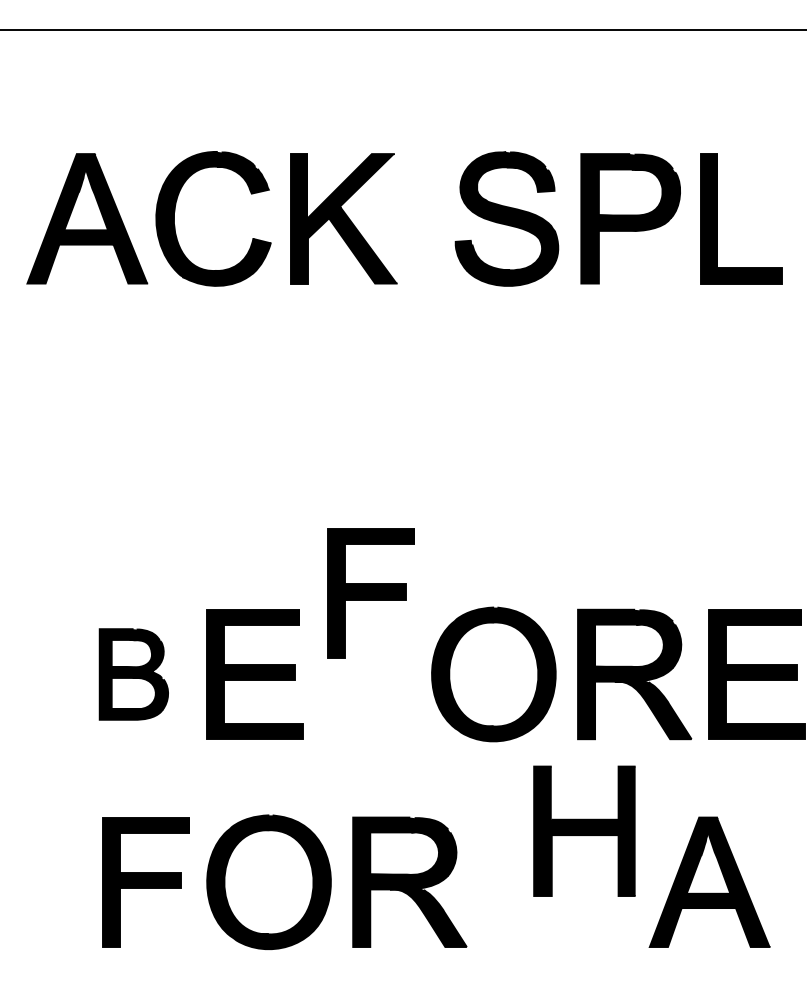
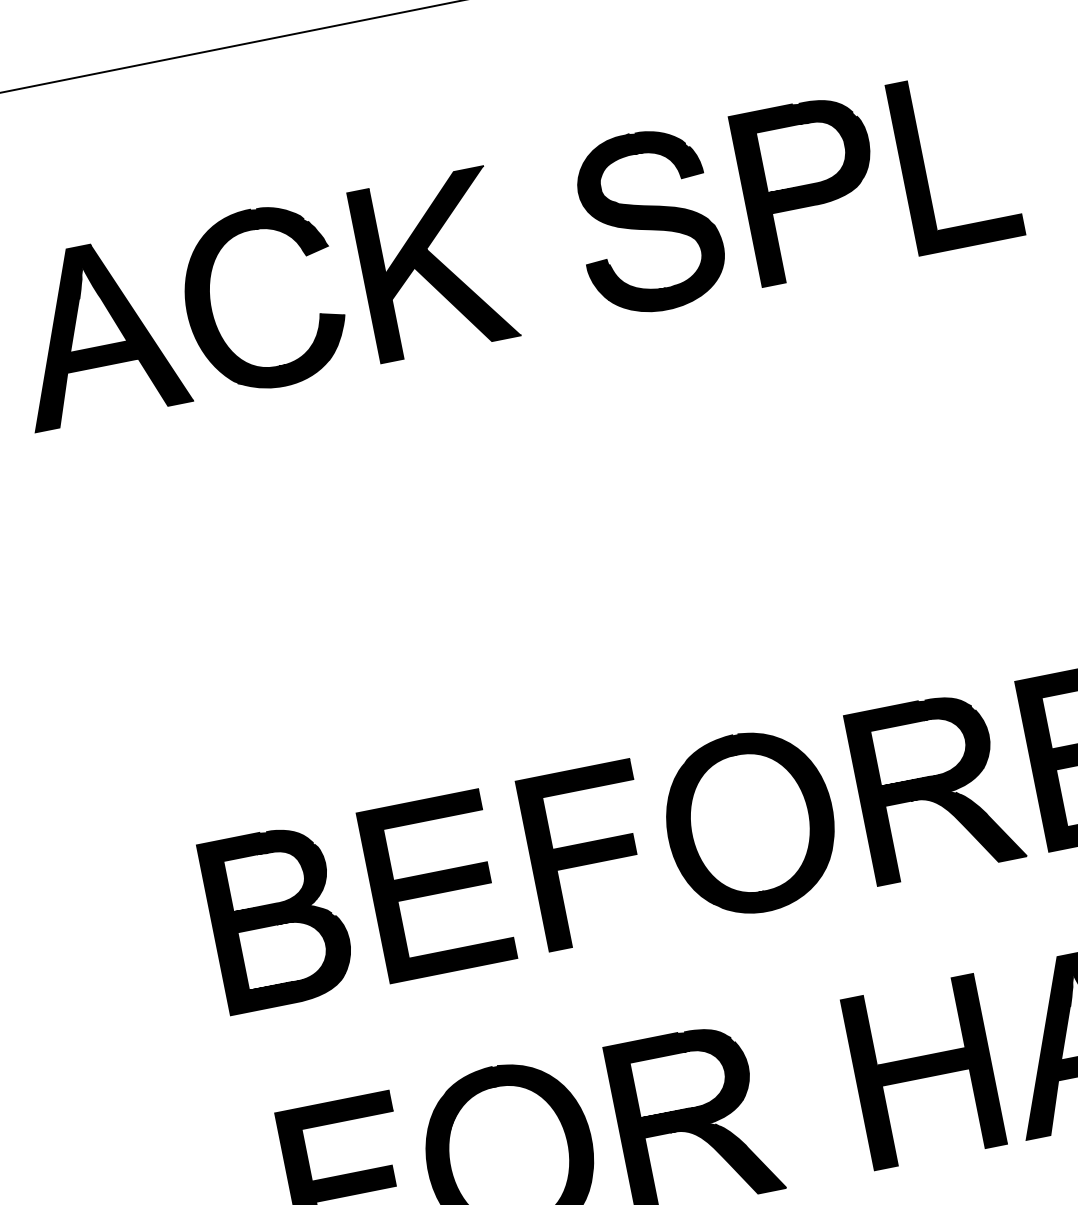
part: (370, 593) -> (588, 855), moved
part: (133, 674) -> (277, 917), size x1.43
part: (584, 830) -> (923, 1071), moved

